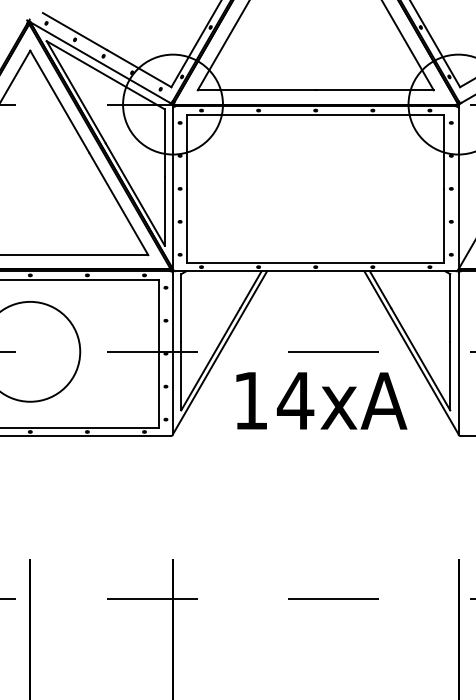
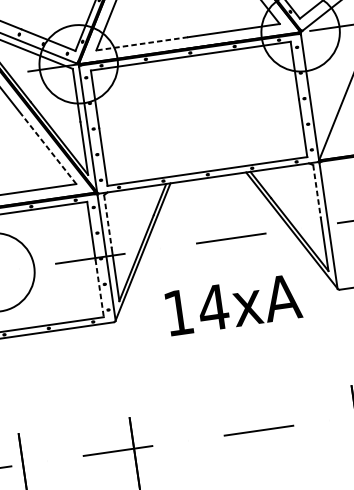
line: (256, 90) -> (142, 44), solid -> dashed
line: (118, 203) -> (47, 147), solid -> dashed
line: (181, 308) -> (108, 221), solid -> dashed
line: (450, 308) -> (317, 191), solid -> dashed
line: (158, 391) -> (99, 288), solid -> dashed
text: (321, 400) -> (233, 304), moved

